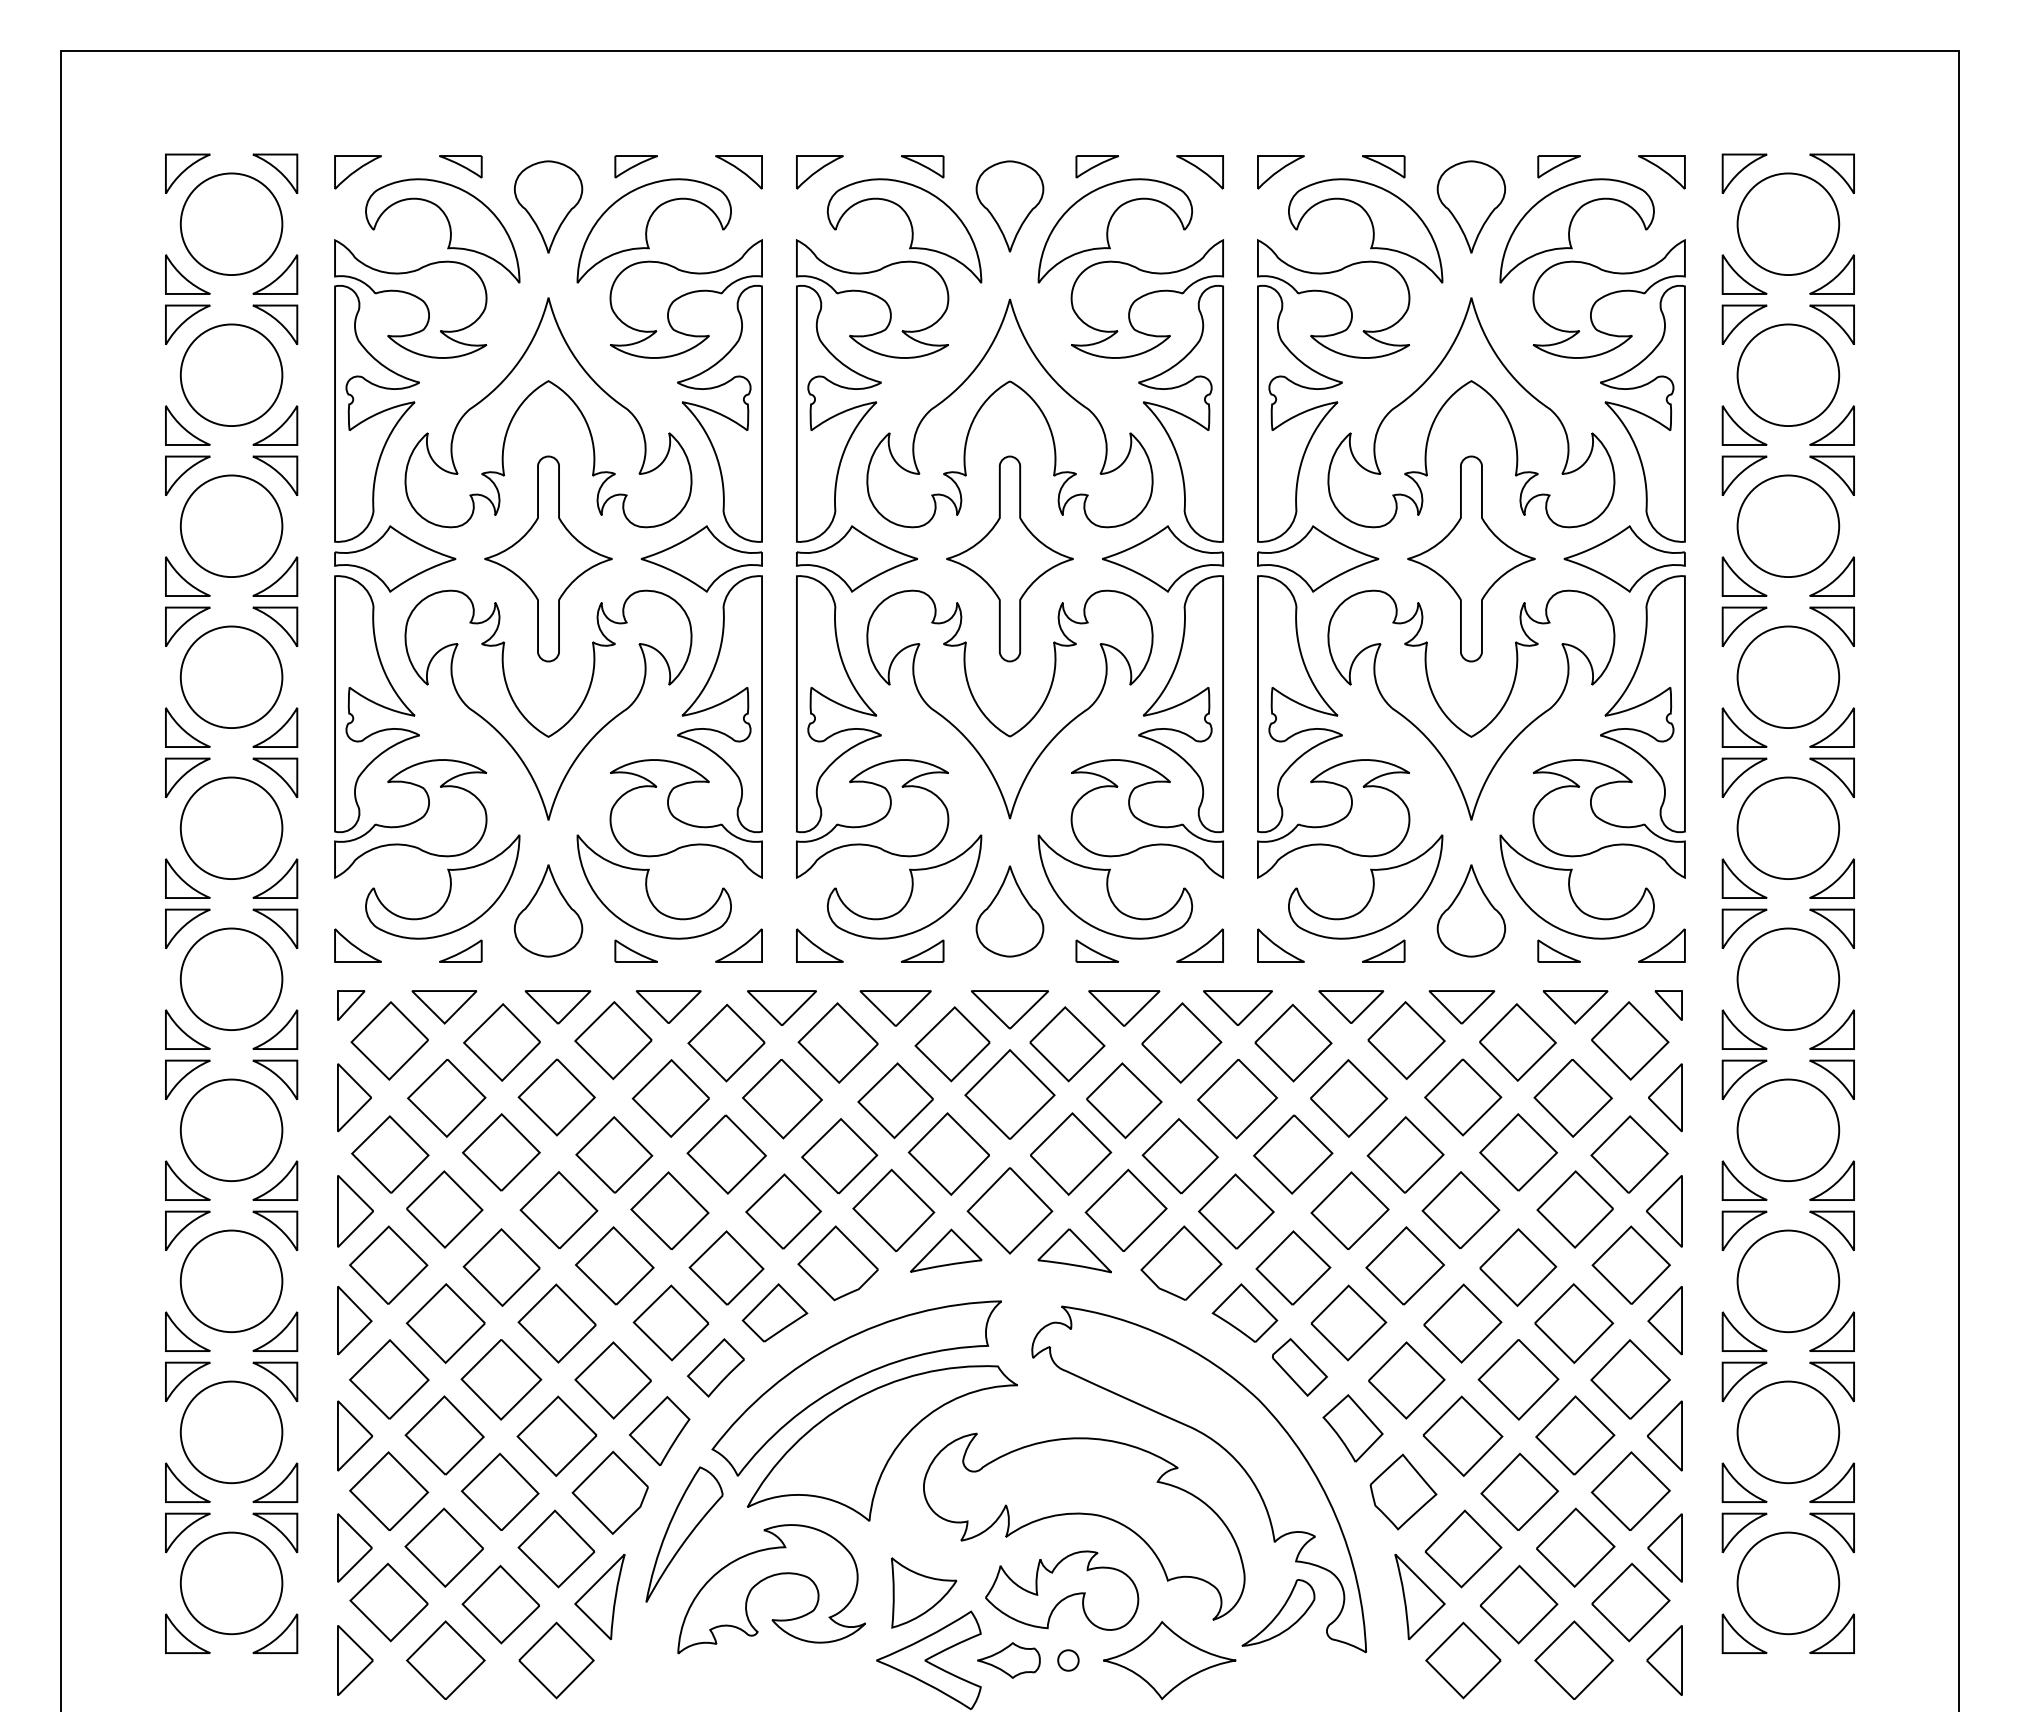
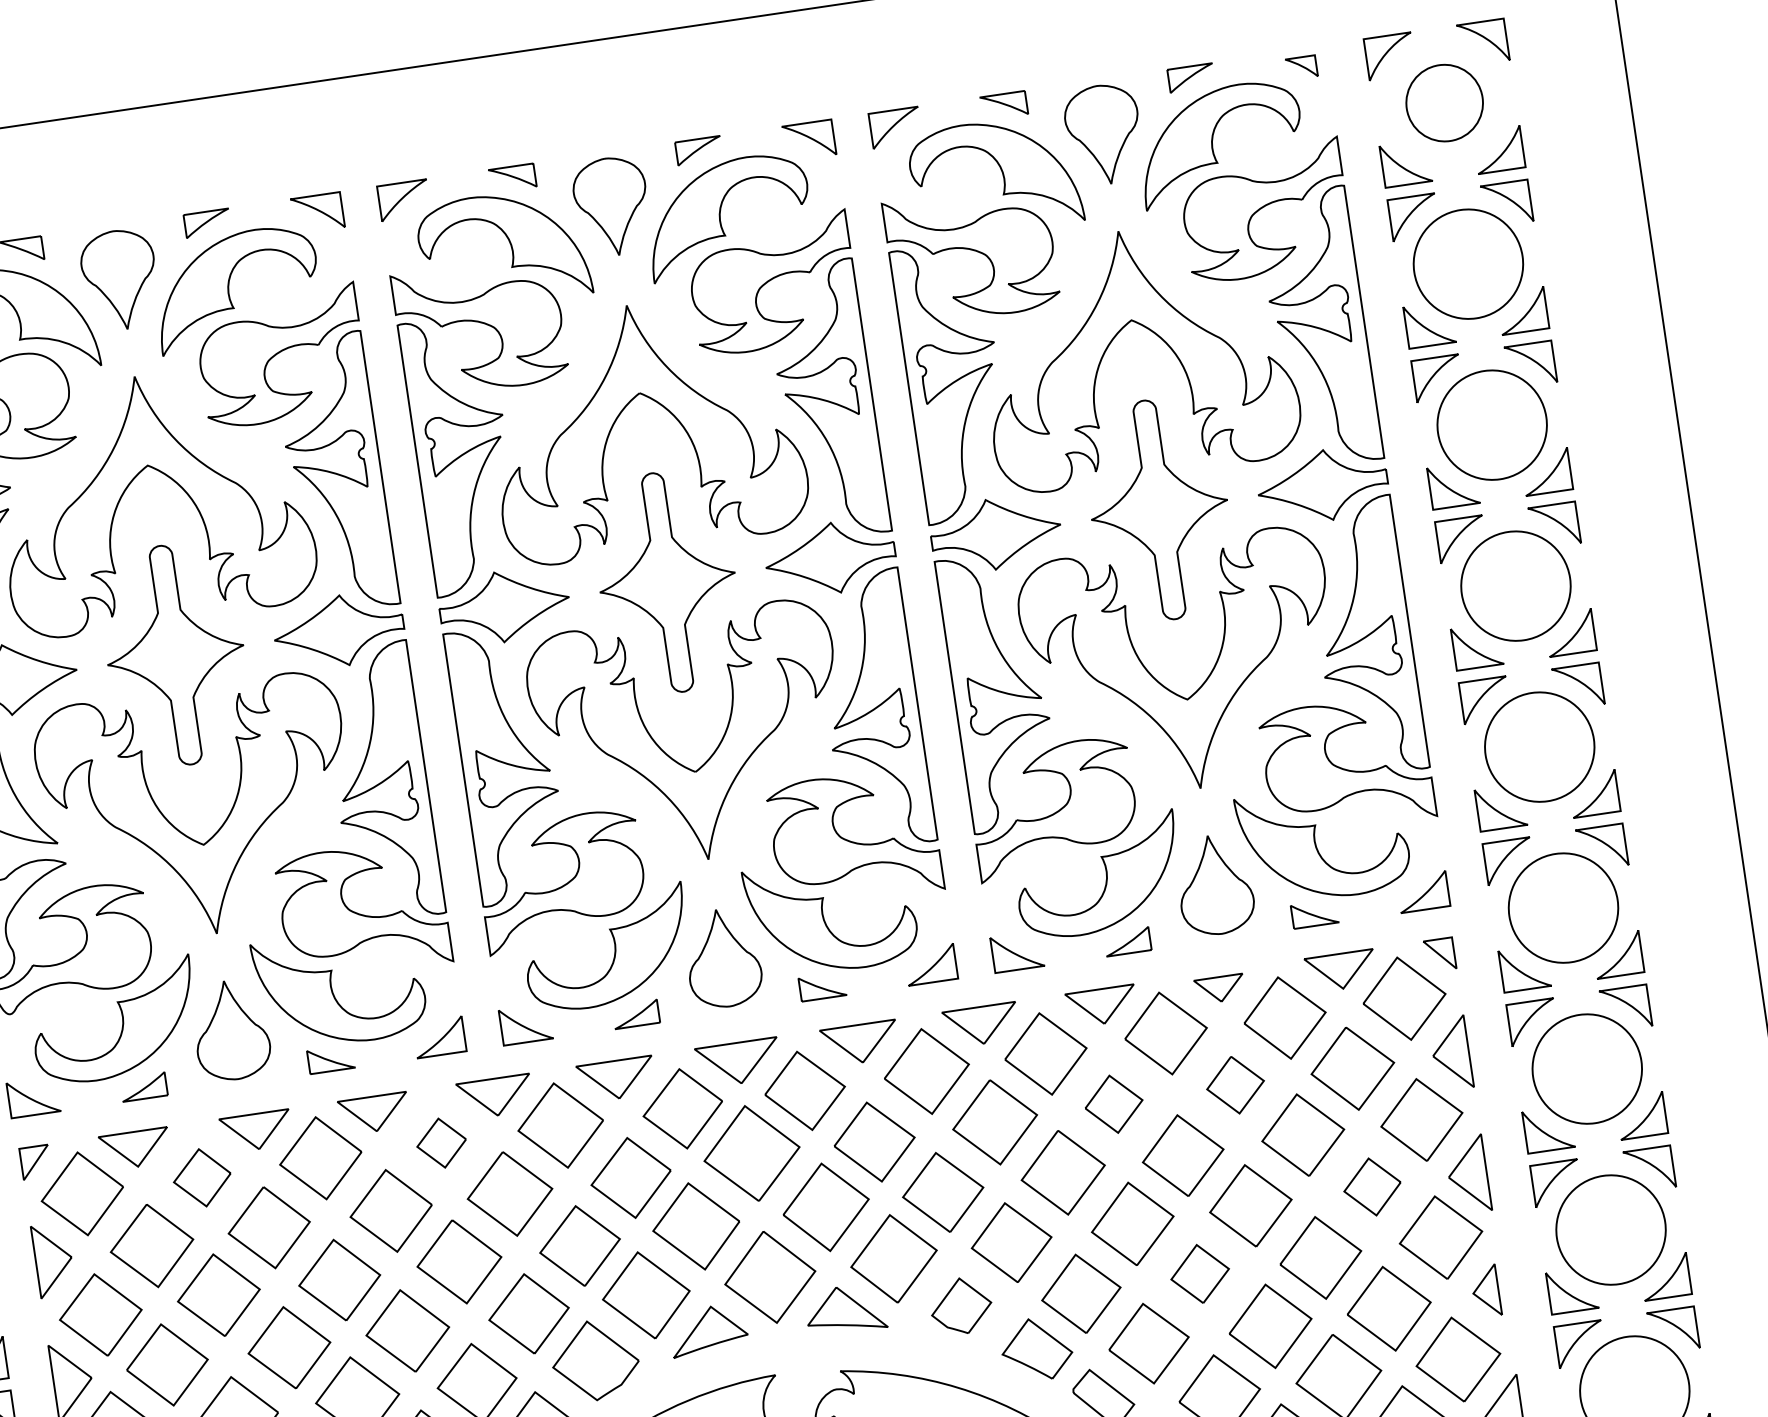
part: (1661, 172) -> (1301, 68), size x0.6
part: (1788, 223) -> (1444, 102), size x0.7
part: (1461, 1007) -> (1219, 989), size x0.7
part: (501, 1042) -> (201, 1177), size x0.7
part: (726, 1042) -> (441, 1142), size x0.6
part: (1463, 1097) -> (1235, 1085), size x0.7
part: (1349, 1098) -> (1114, 1104), size x0.7
part: (1574, 1209) -> (1371, 1187), size x0.7
part: (1181, 1262) -> (961, 1305), size x0.7
part: (1404, 1265) -> (1199, 1273), size x0.7
part: (1664, 1320) -> (1485, 1291), size x0.7

